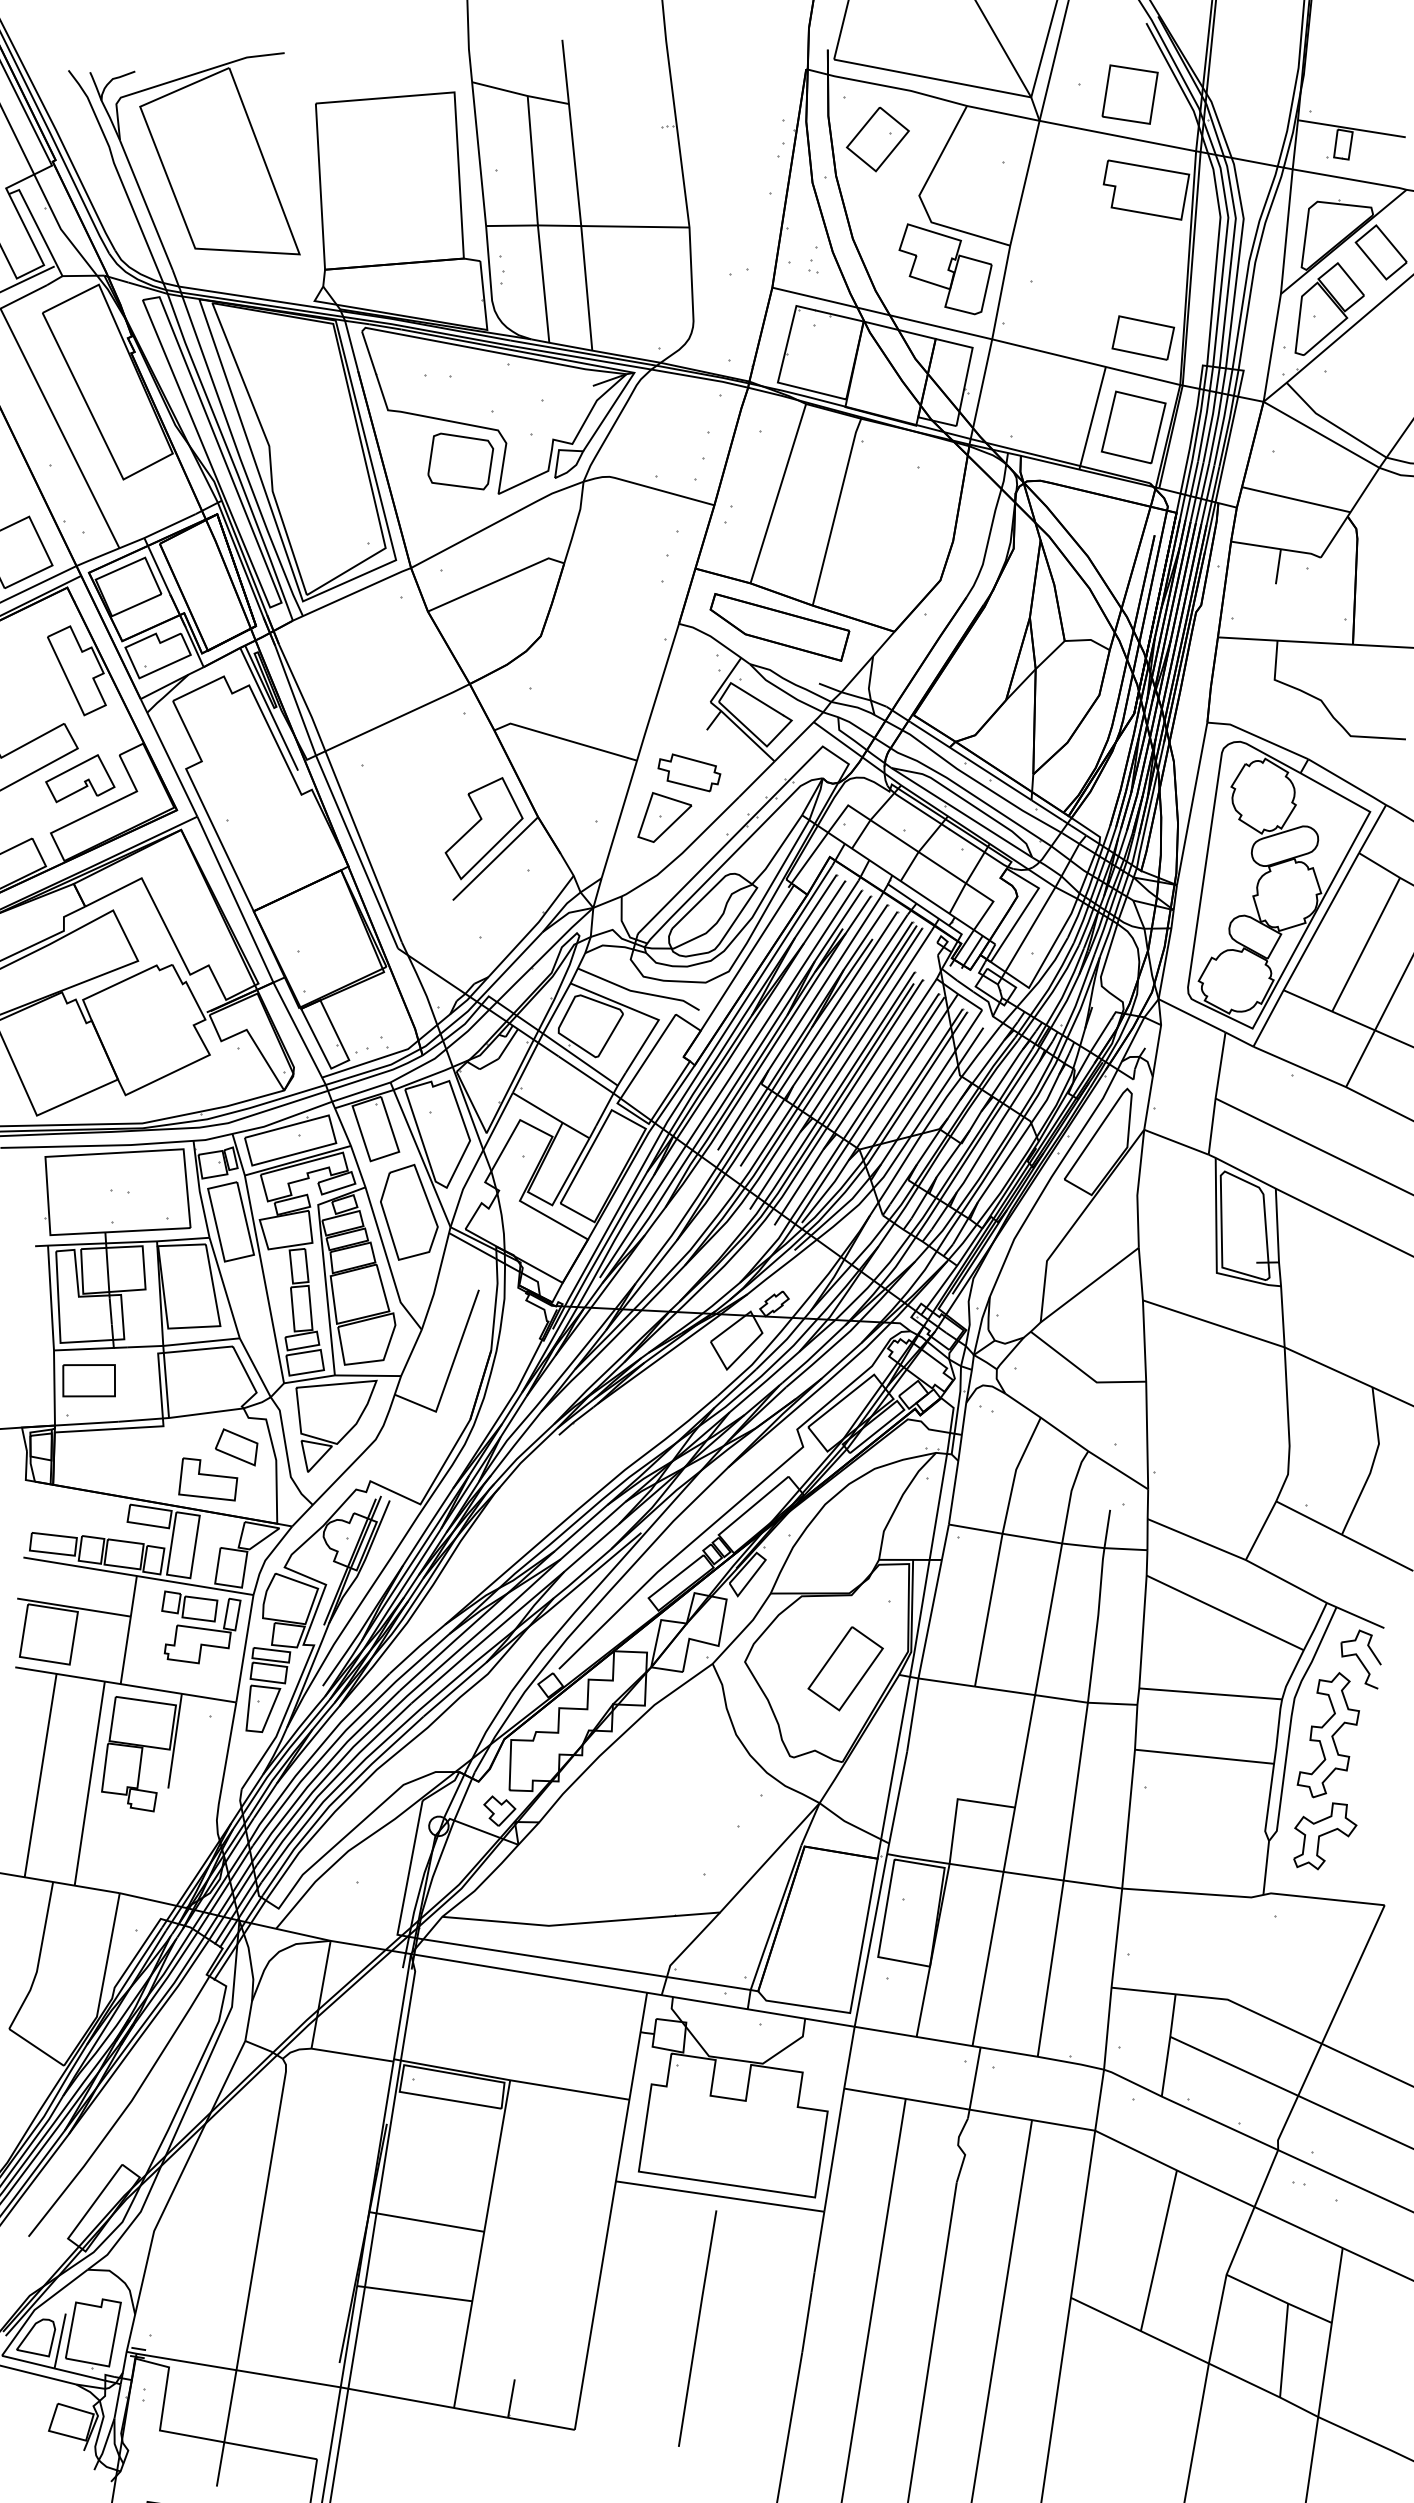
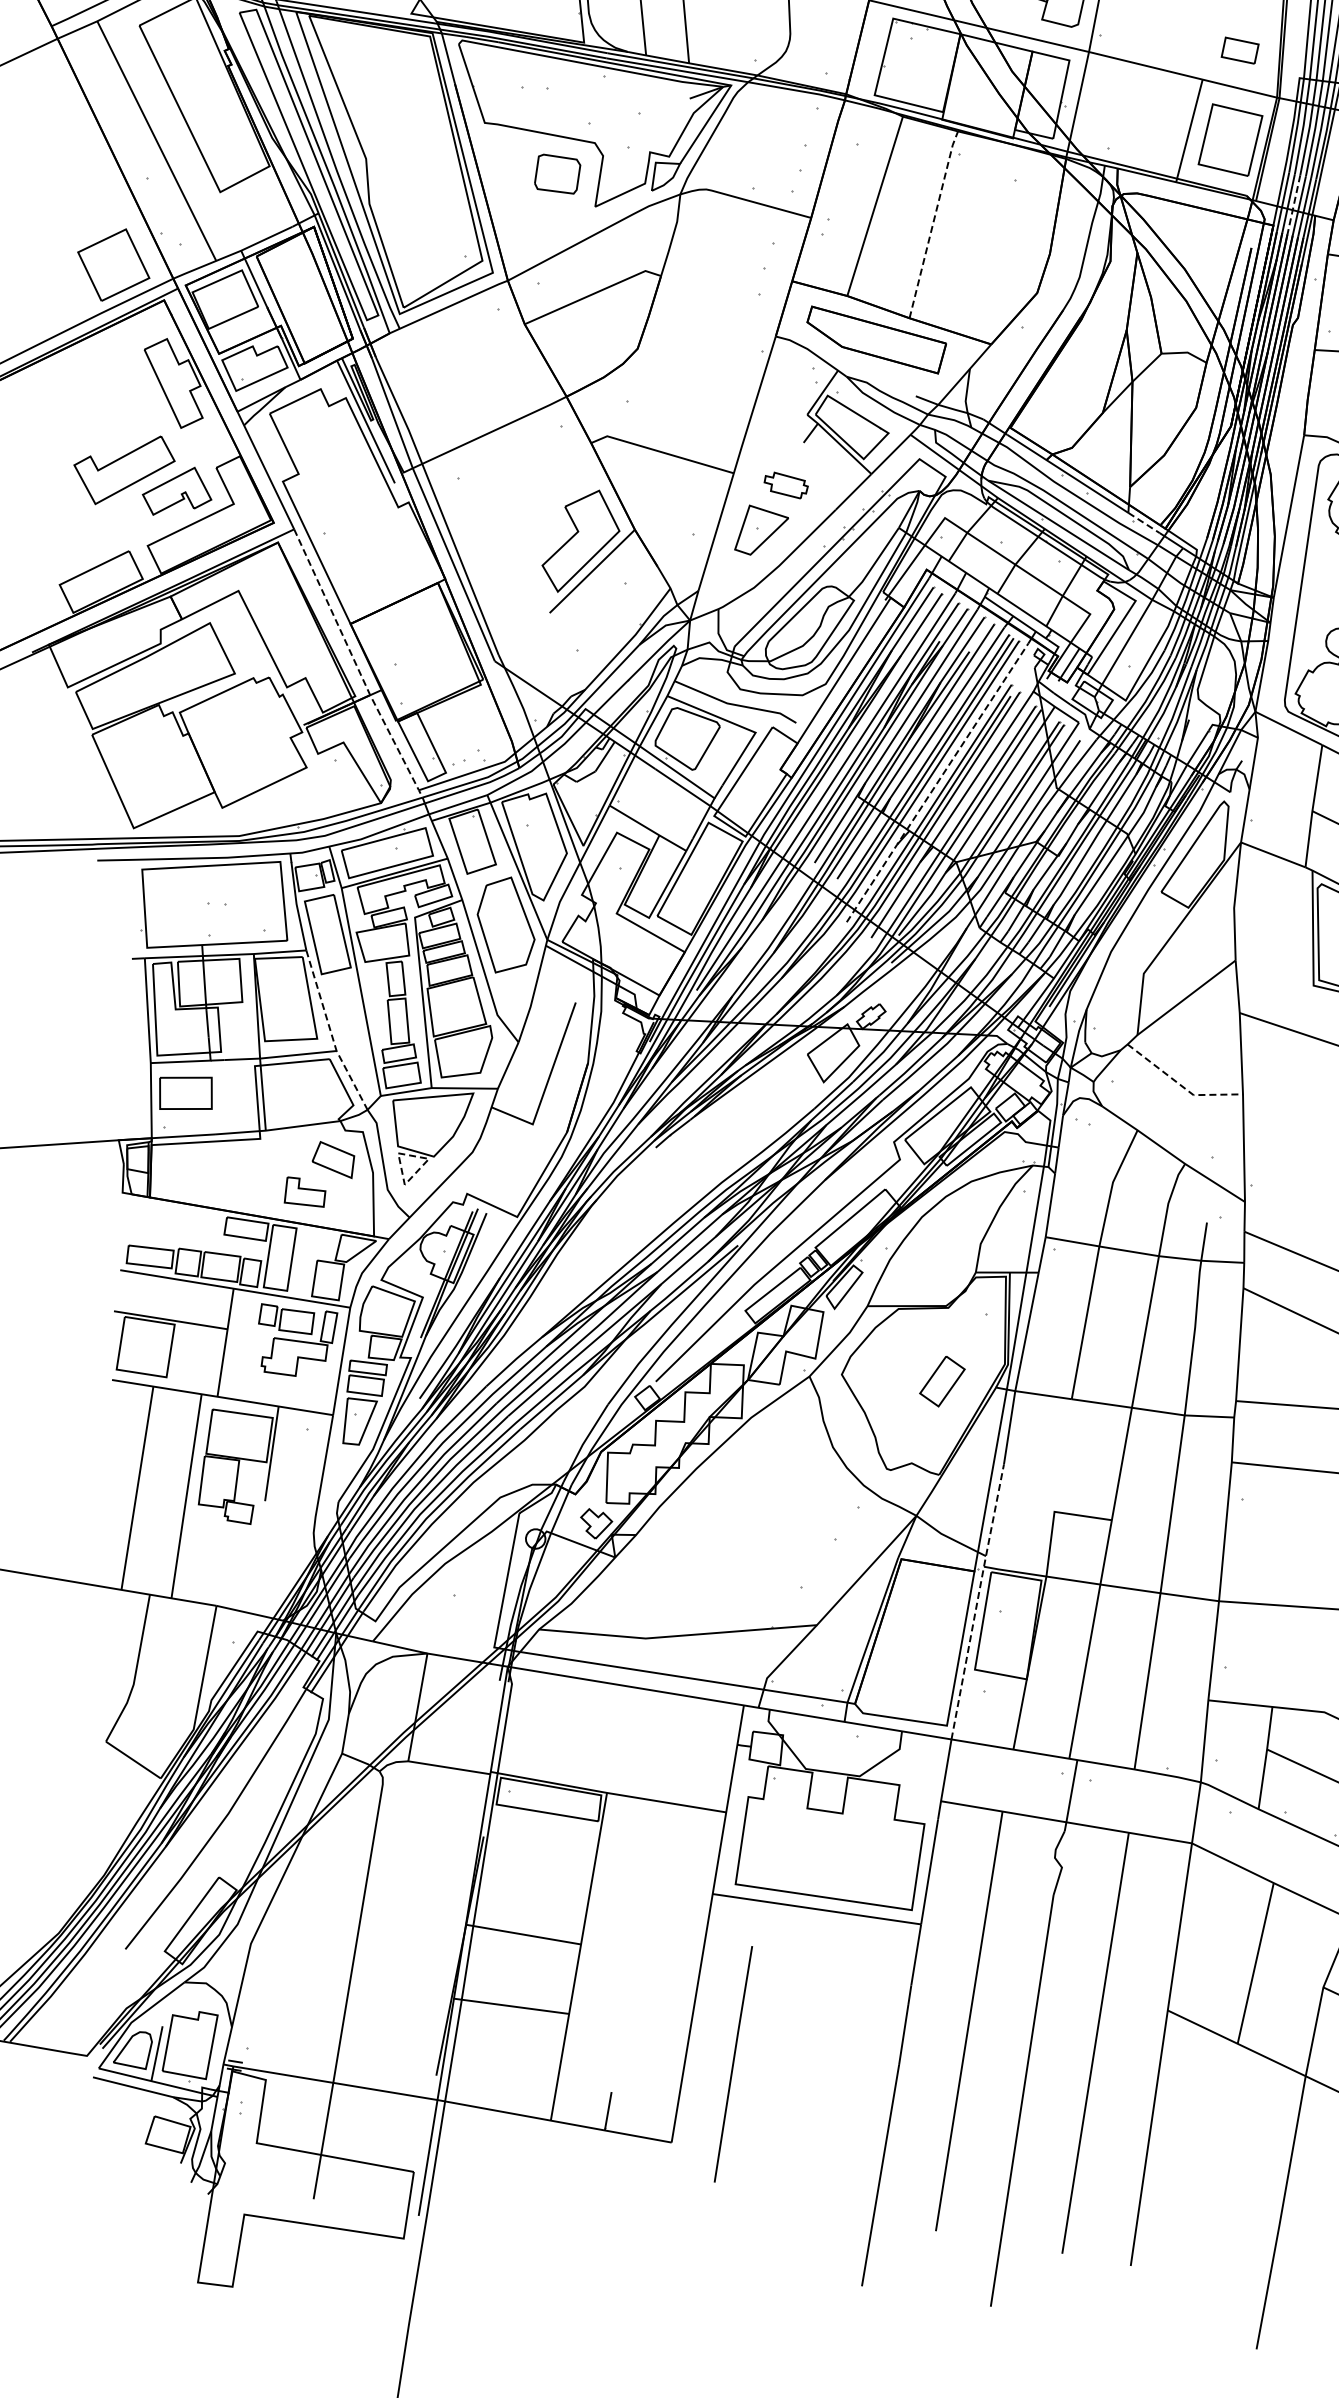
part: (1143, 337) -> (1240, 50), size x0.6
part: (460, 461) -> (557, 174), size x0.7
line: (1196, 492) -> (1293, 205), solid -> dashed
line: (836, 510) -> (933, 223), solid -> dashed
part: (689, 772) -> (786, 485), size x0.7
line: (1047, 810) -> (1144, 523), solid -> dashed
line: (260, 953) -> (357, 666), solid -> dashed
line: (840, 1070) -> (937, 783), solid -> dashed
line: (234, 1320) -> (331, 1033), solid -> dashed
line: (1084, 1372) -> (1181, 1085), solid -> dashed
line: (319, 1459) -> (416, 1172), solid -> dashed
part: (208, 1479) -> (305, 1192), size x0.7
part: (845, 1668) -> (942, 1381), size x0.6
line: (880, 1887) -> (977, 1600), solid -> dashed
line: (697, 2328) -> (733, 2064), moved

